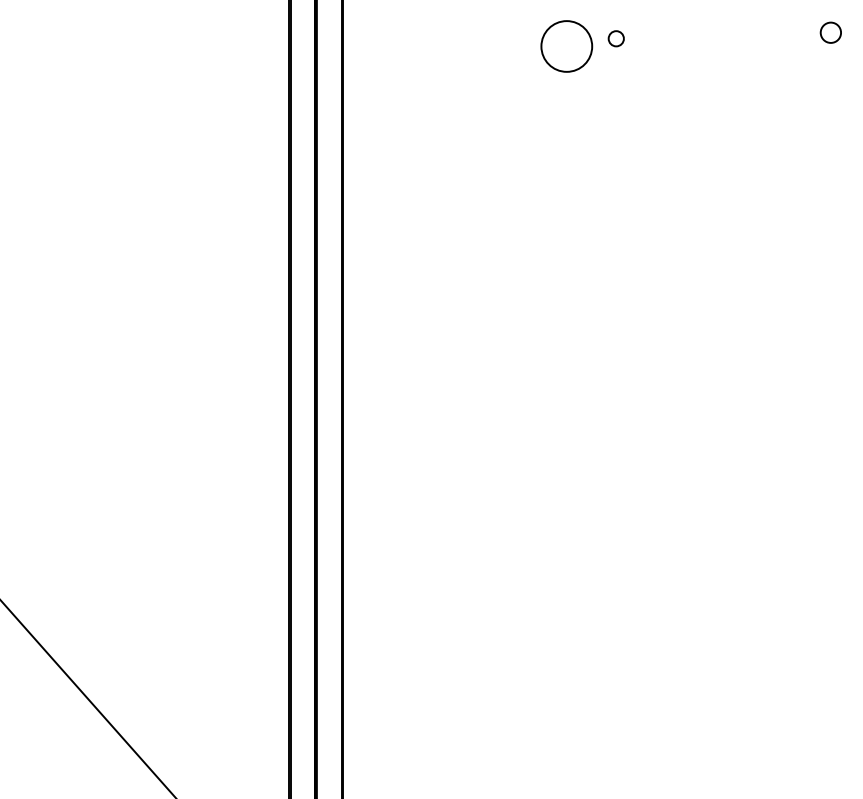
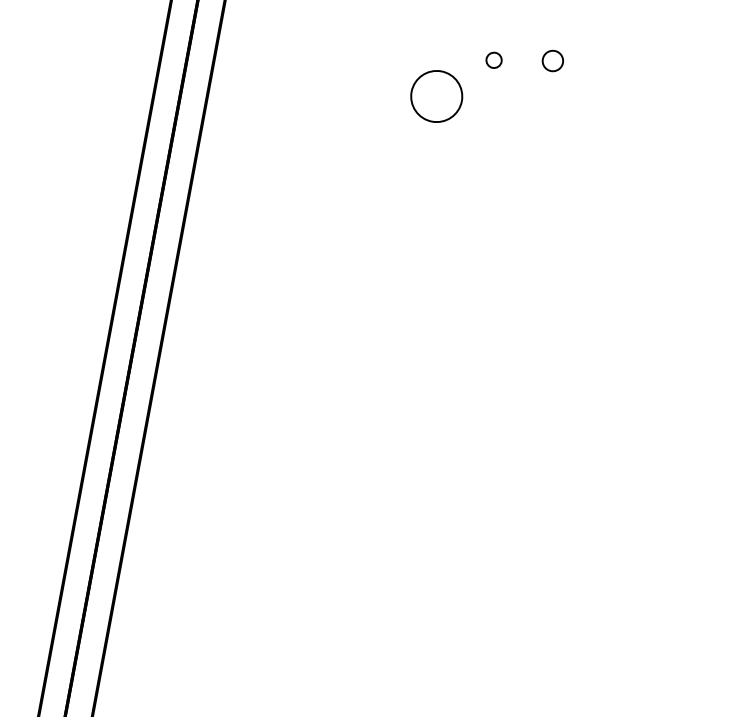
part: (830, 32) -> (552, 60), moved
part: (566, 46) -> (436, 96), moved

